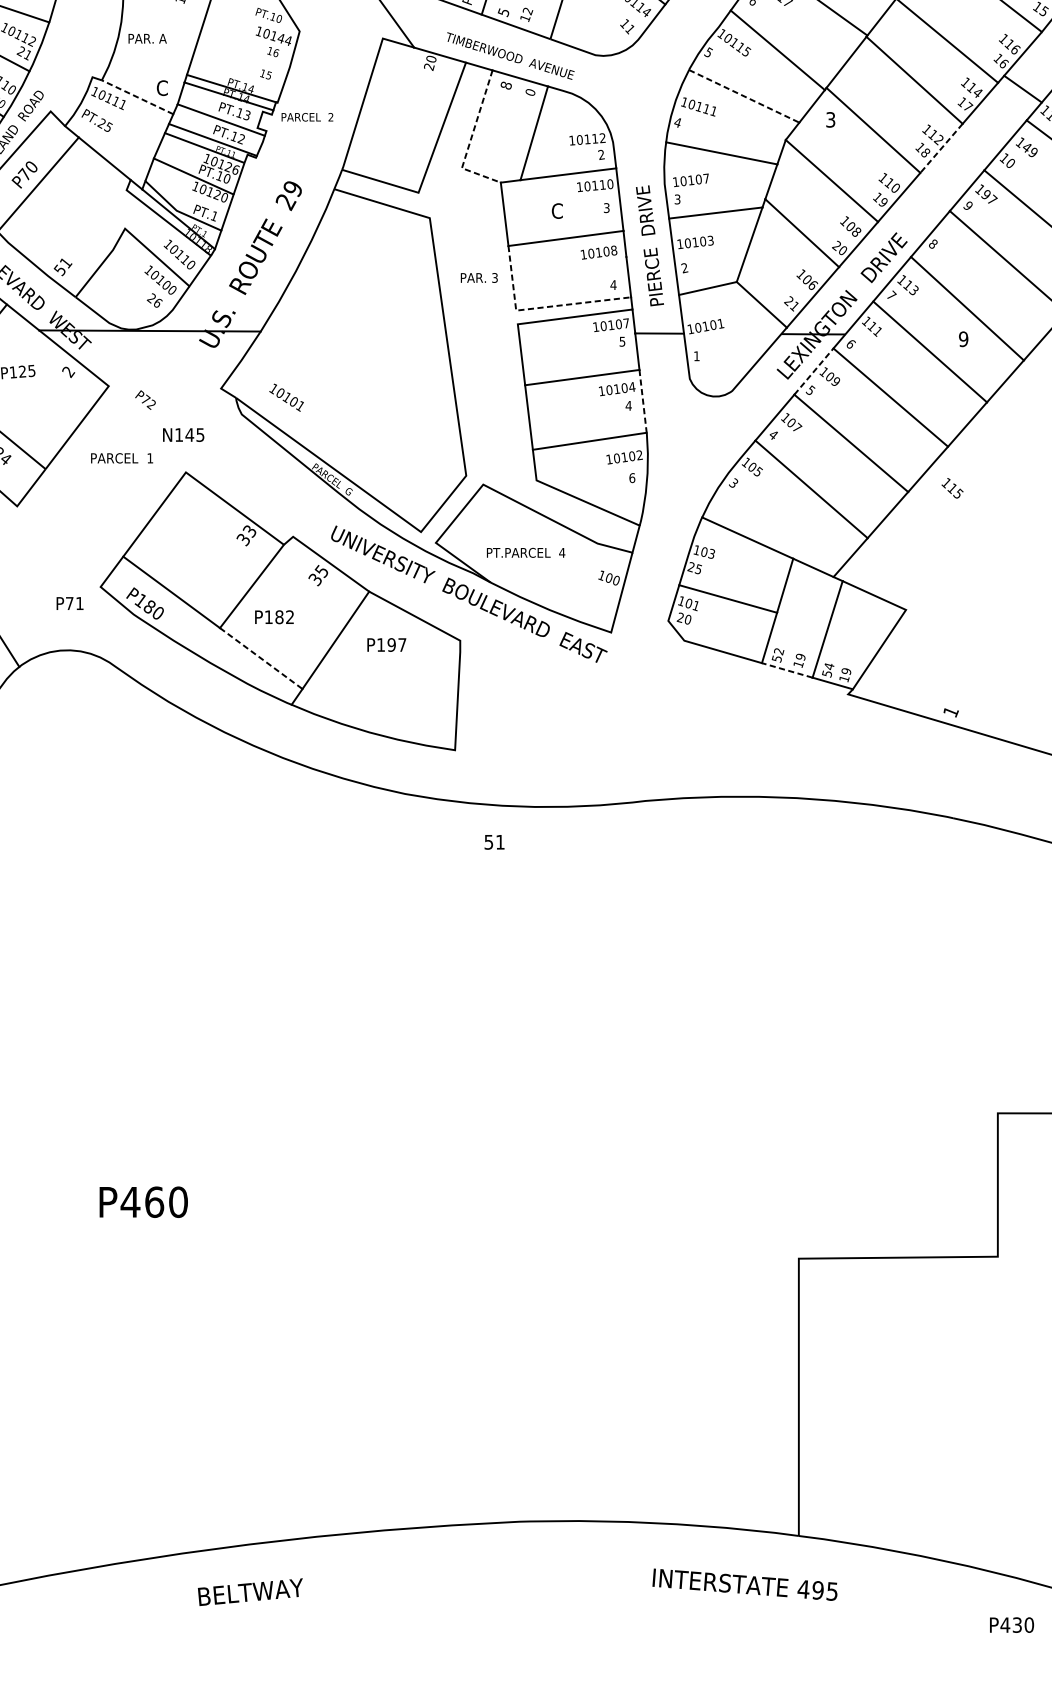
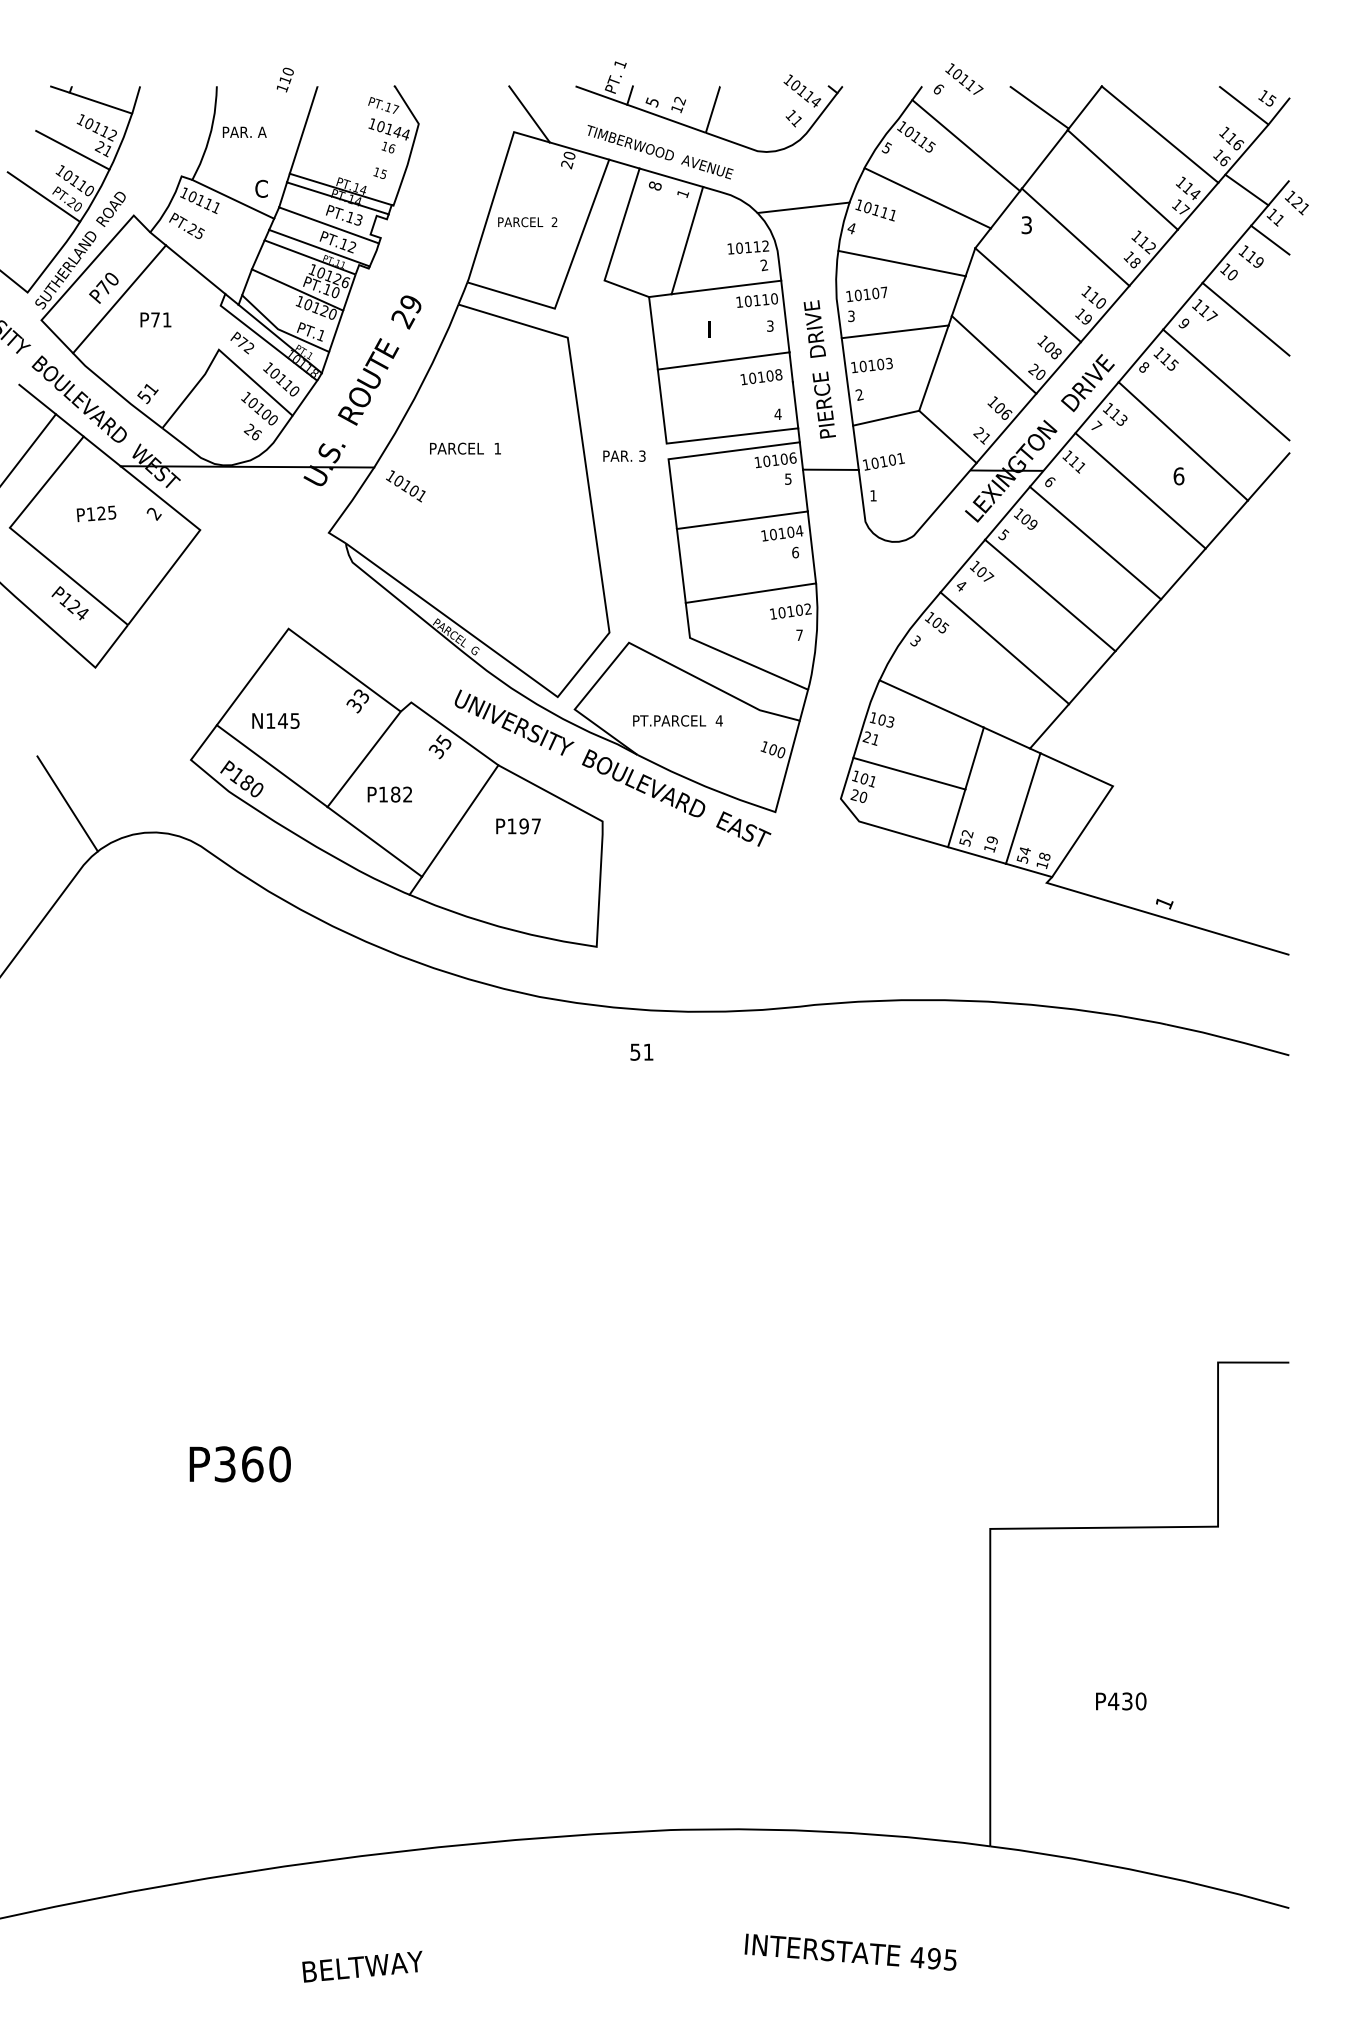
text: (279, 18) -> (395, 109), PT.10 -> PT.17
text: (530, 92) -> (683, 193), 0 -> 1
line: (744, 96) -> (927, 198), dashed -> solid
line: (136, 97) -> (232, 199), dashed -> solid
line: (635, 104) -> (803, 207), added
text: (307, 117) -> (527, 222), moved
line: (470, 140) -> (614, 248), dashed -> solid
line: (941, 148) -> (1153, 258), dashed -> solid
text: (1026, 148) -> (1250, 257), 149 -> 119
text: (985, 195) -> (1204, 311), 197 -> 117
text: (557, 210) -> (713, 329), C -> I
text: (479, 277) -> (624, 455), moved
line: (541, 307) -> (695, 440), dashed -> solid
text: (626, 322) -> (792, 457), 10107 -> 10106
text: (963, 339) -> (1178, 476), 9 -> 6
line: (813, 371) -> (1007, 513), dashed -> solid
text: (286, 397) -> (405, 486), moved
text: (145, 399) -> (242, 342), moved
line: (643, 401) -> (812, 547), dashed -> solid
text: (627, 405) -> (794, 552), 4 -> 6
text: (183, 434) -> (275, 720), moved
text: (122, 458) -> (465, 448), moved
text: (632, 477) -> (799, 634), 6 -> 7
text: (951, 487) -> (1165, 358), moved
text: (698, 569) -> (875, 739), 25 -> 21
text: (69, 603) -> (155, 319), moved
line: (260, 658) -> (374, 841), dashed -> solid
line: (786, 670) -> (976, 855), dashed -> solid
text: (847, 671) -> (1045, 856), 19 -> 18
text: (129, 1202) -> (224, 1464), P460 -> P360
text: (744, 1584) -> (850, 1951), moved
text: (250, 1591) -> (362, 1966), moved
text: (1012, 1625) -> (1121, 1701), moved

